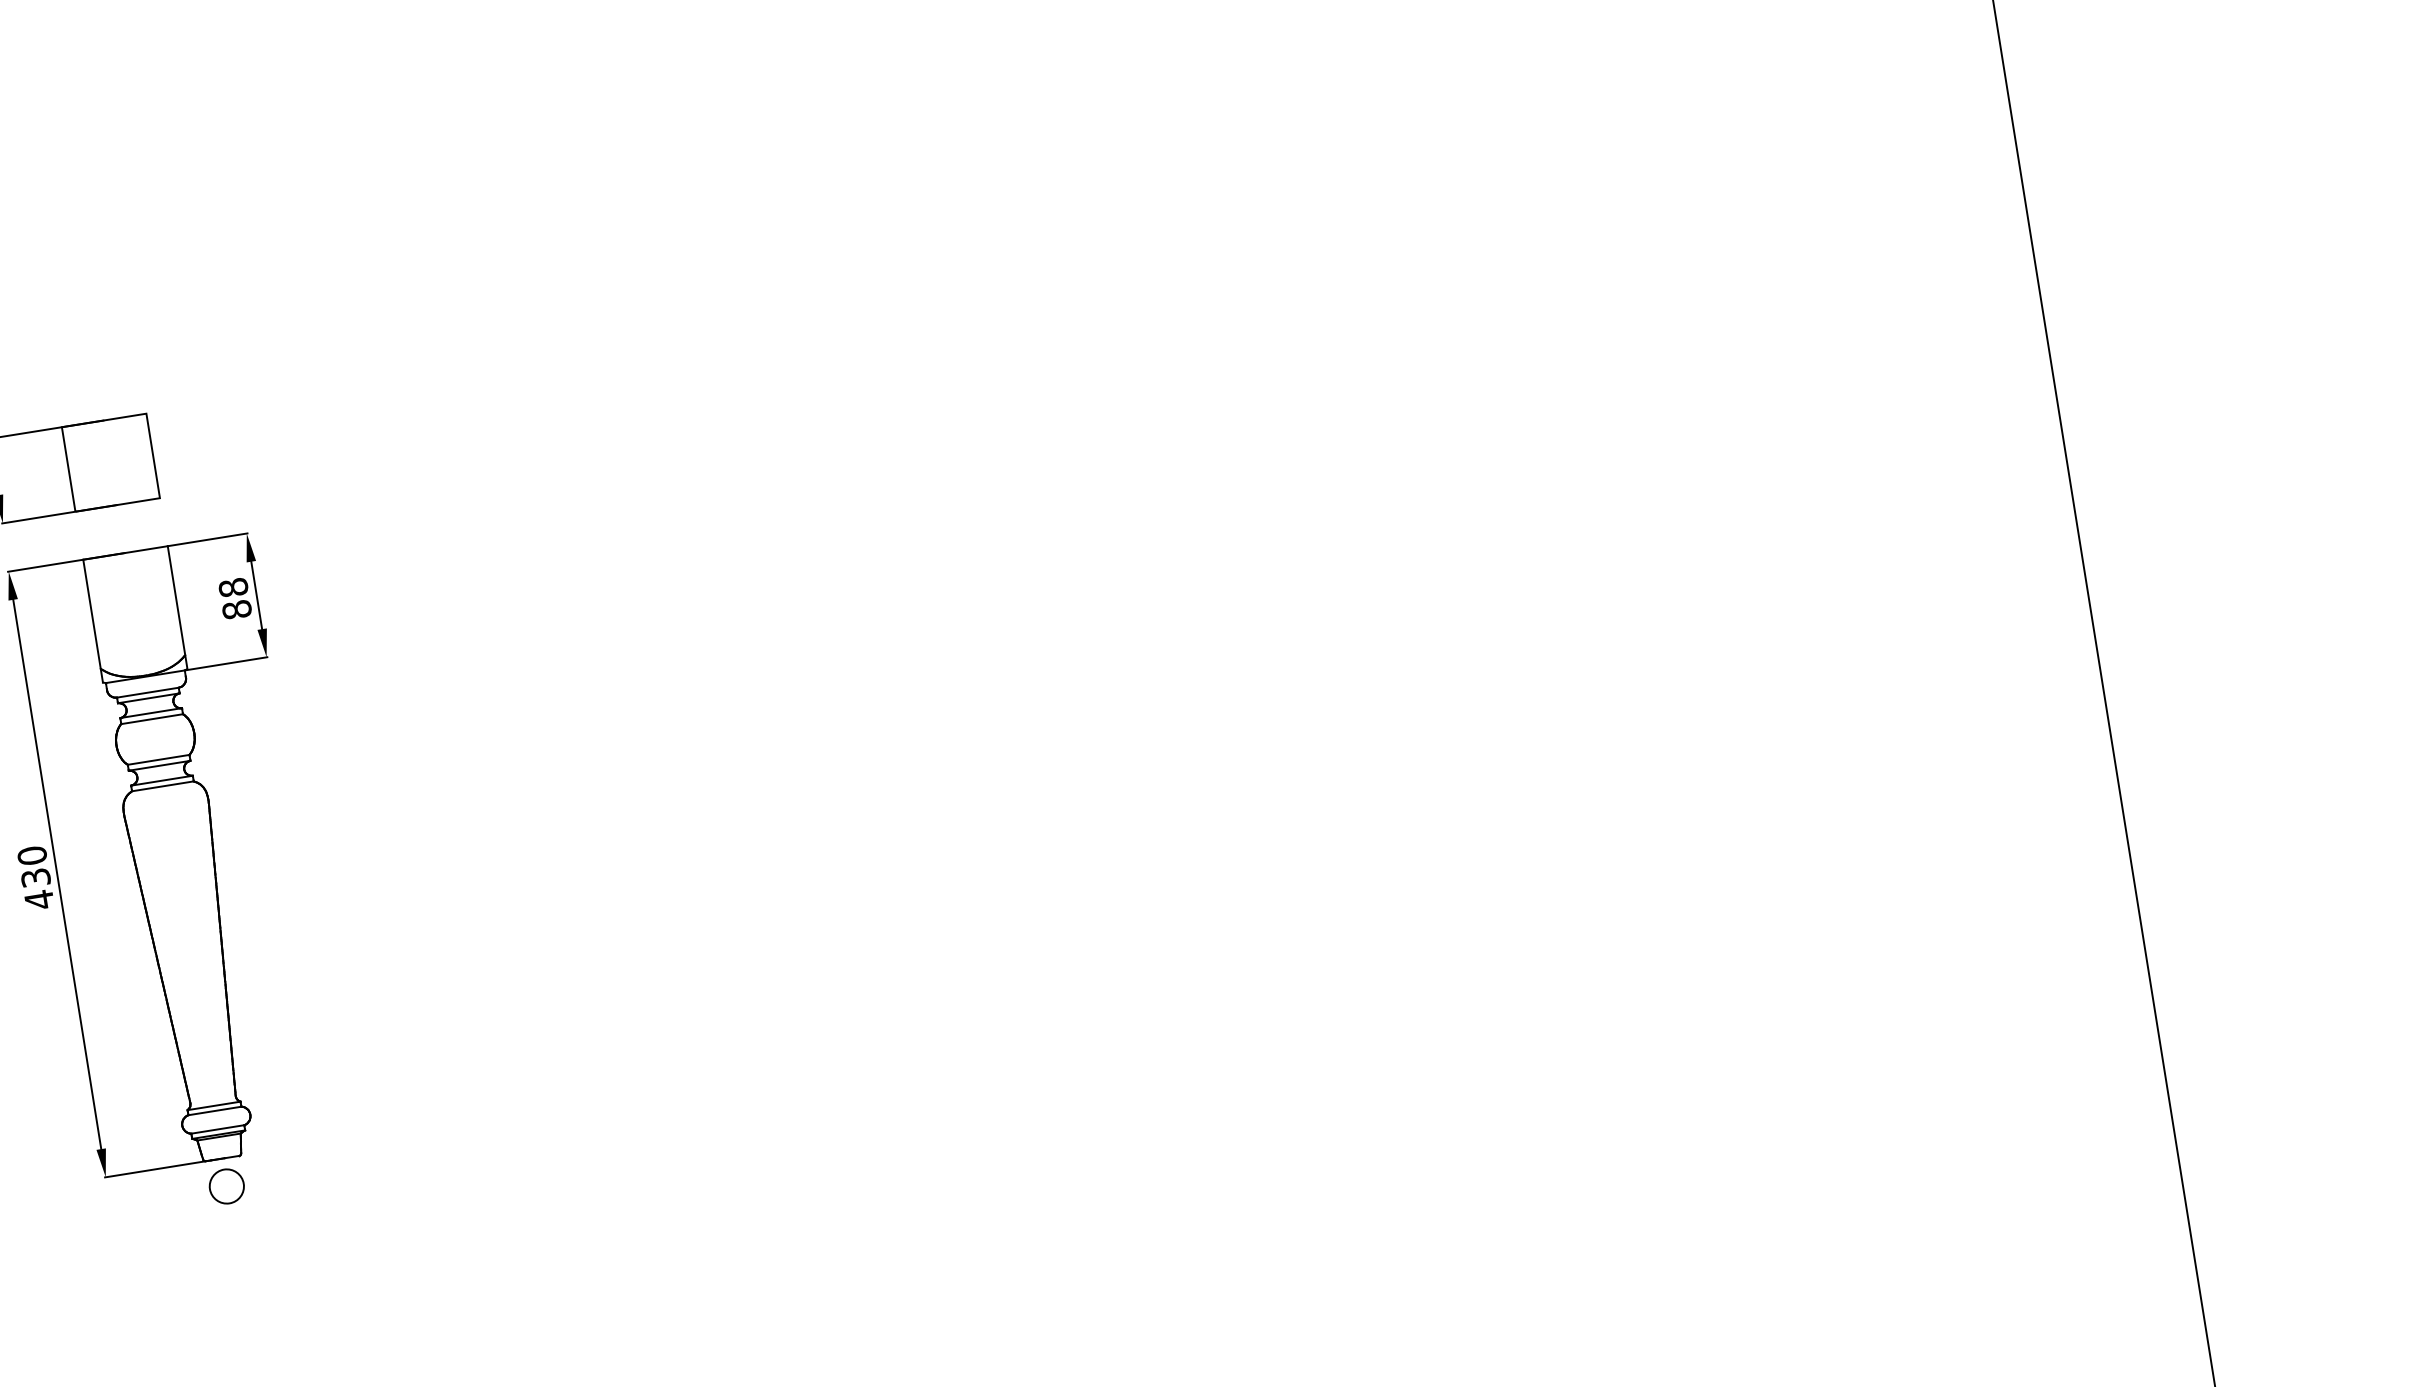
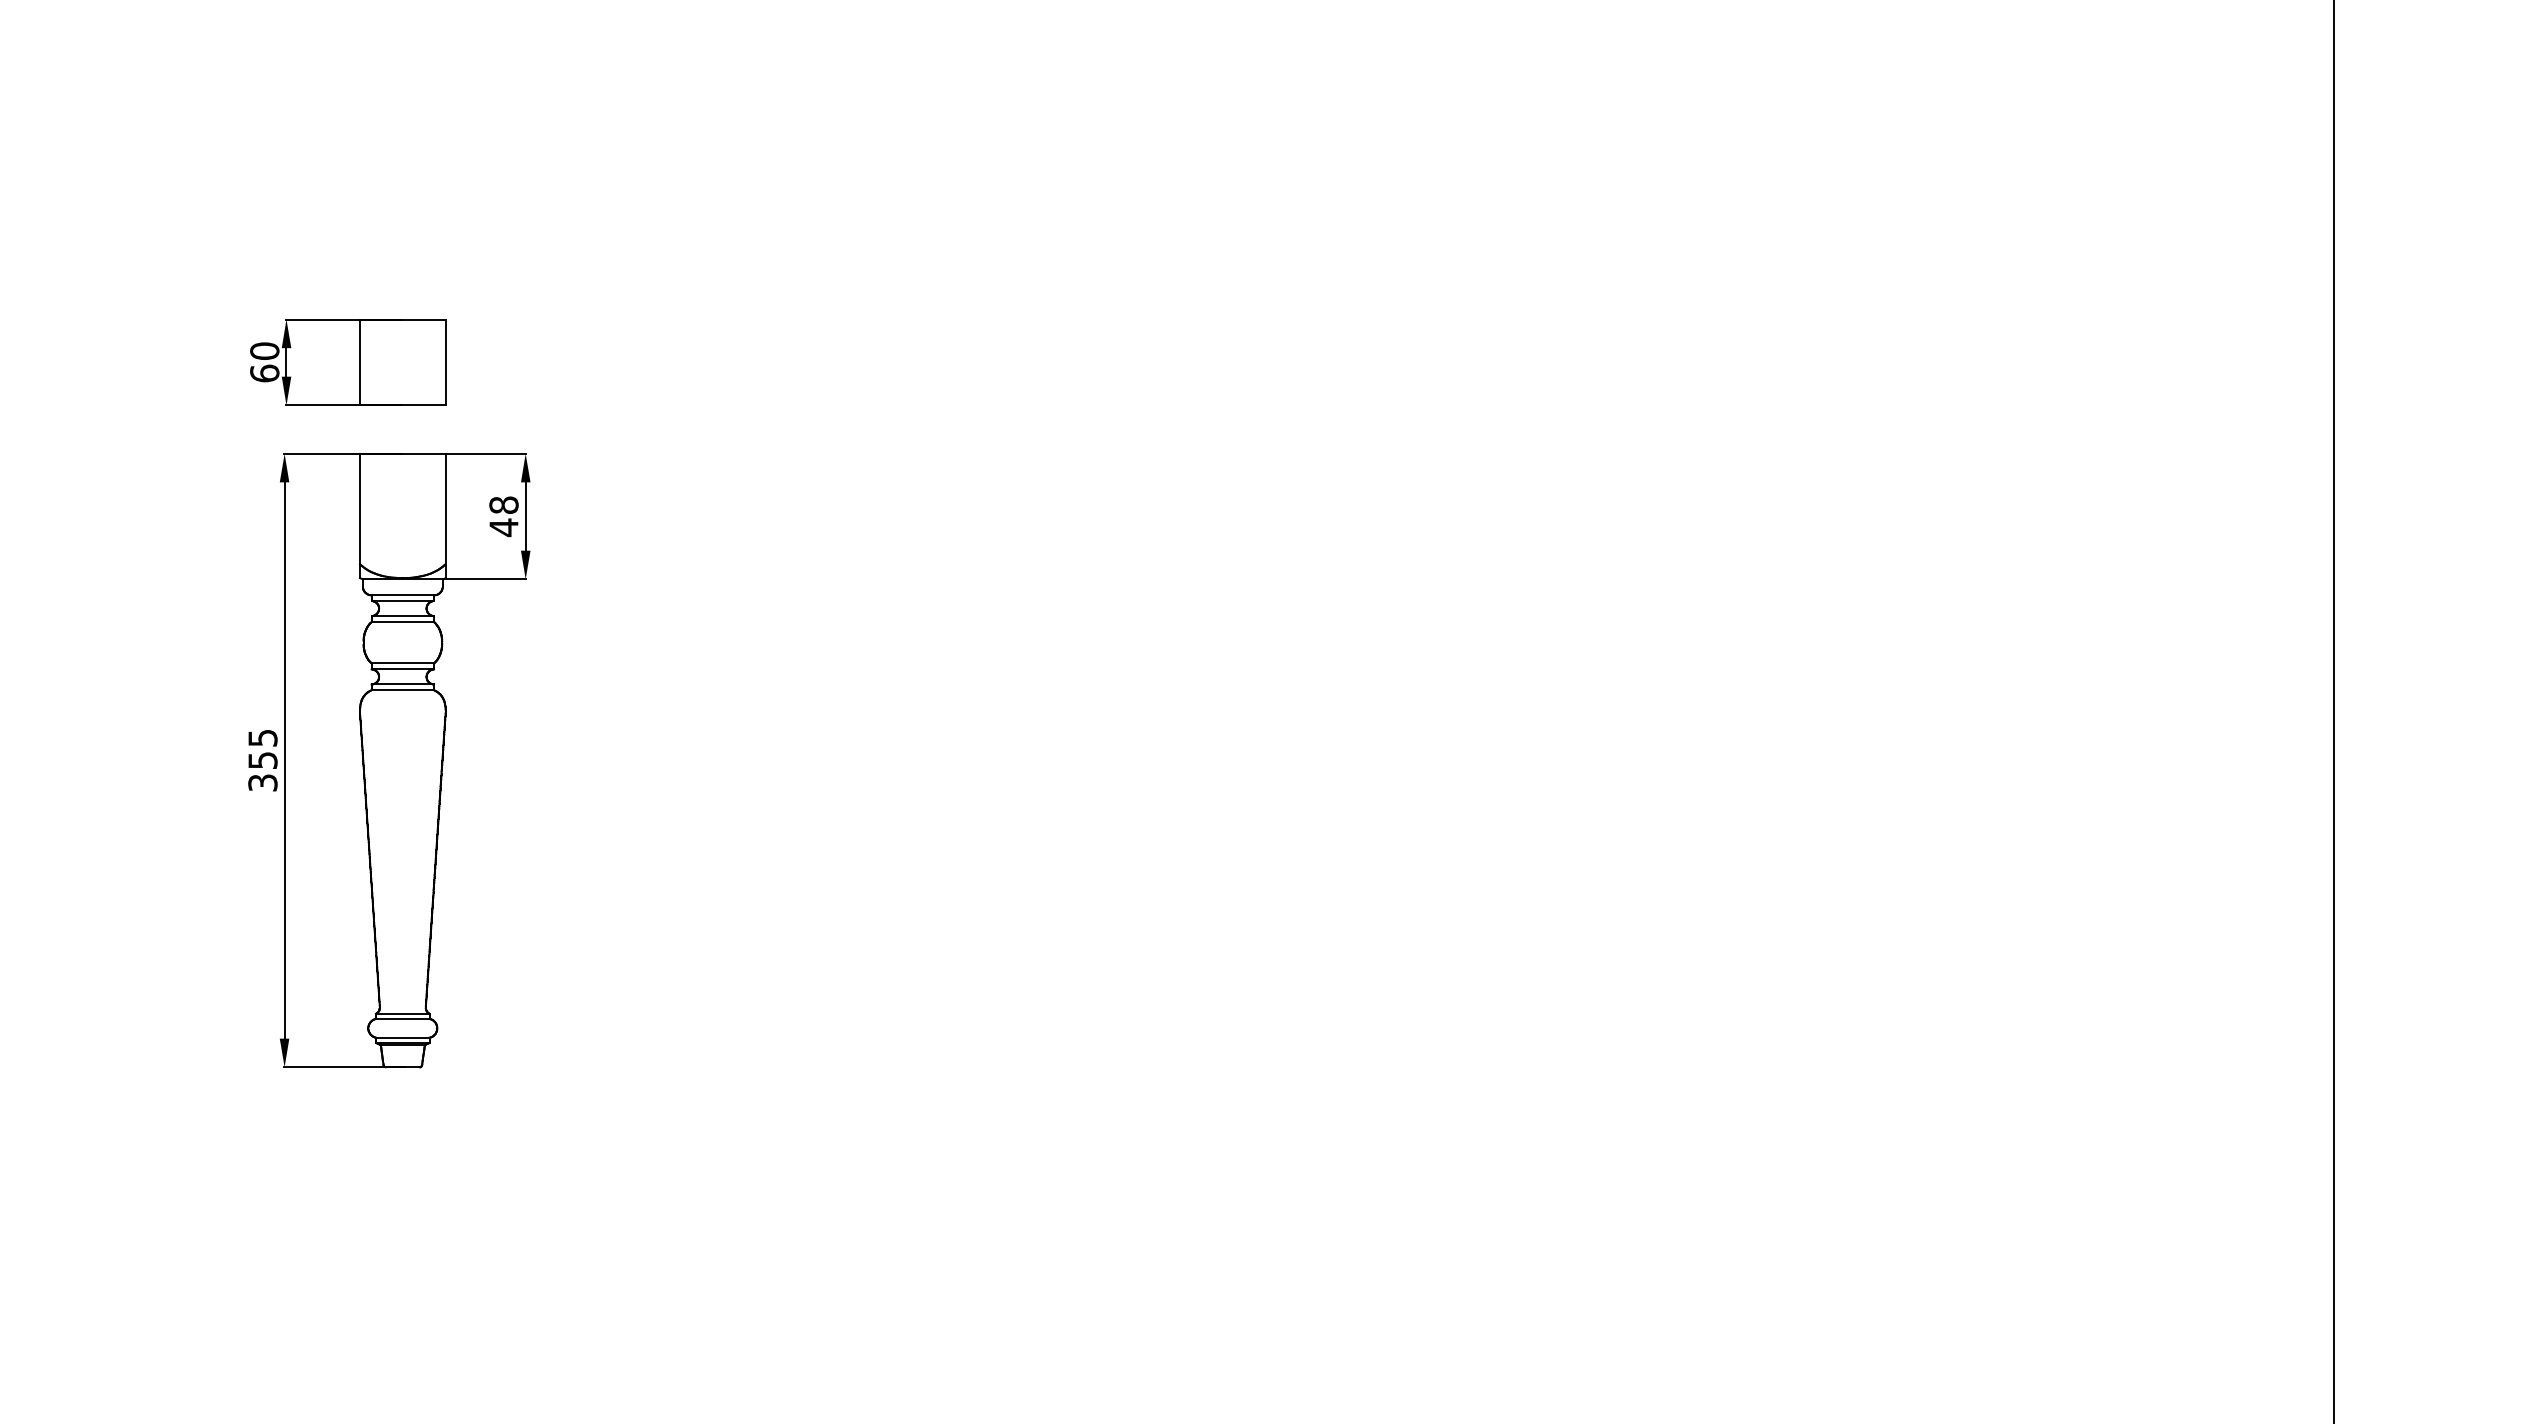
text: (236, 609) -> (503, 527), 88 -> 48
text: (35, 877) -> (262, 760), 430 -> 355
circle: (226, 1186) -> (402, 1095), removed

